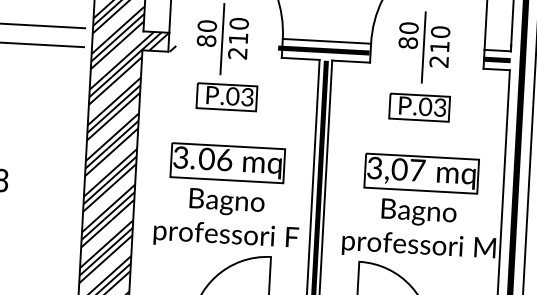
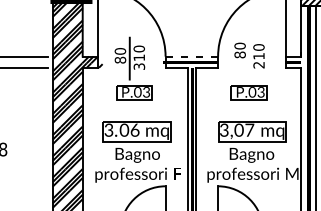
line: (328, 41) -> (192, 56), solid -> dashed
line: (423, 48) -> (249, 57), removed
text: (238, 53) -> (139, 66), 210 -> 310

